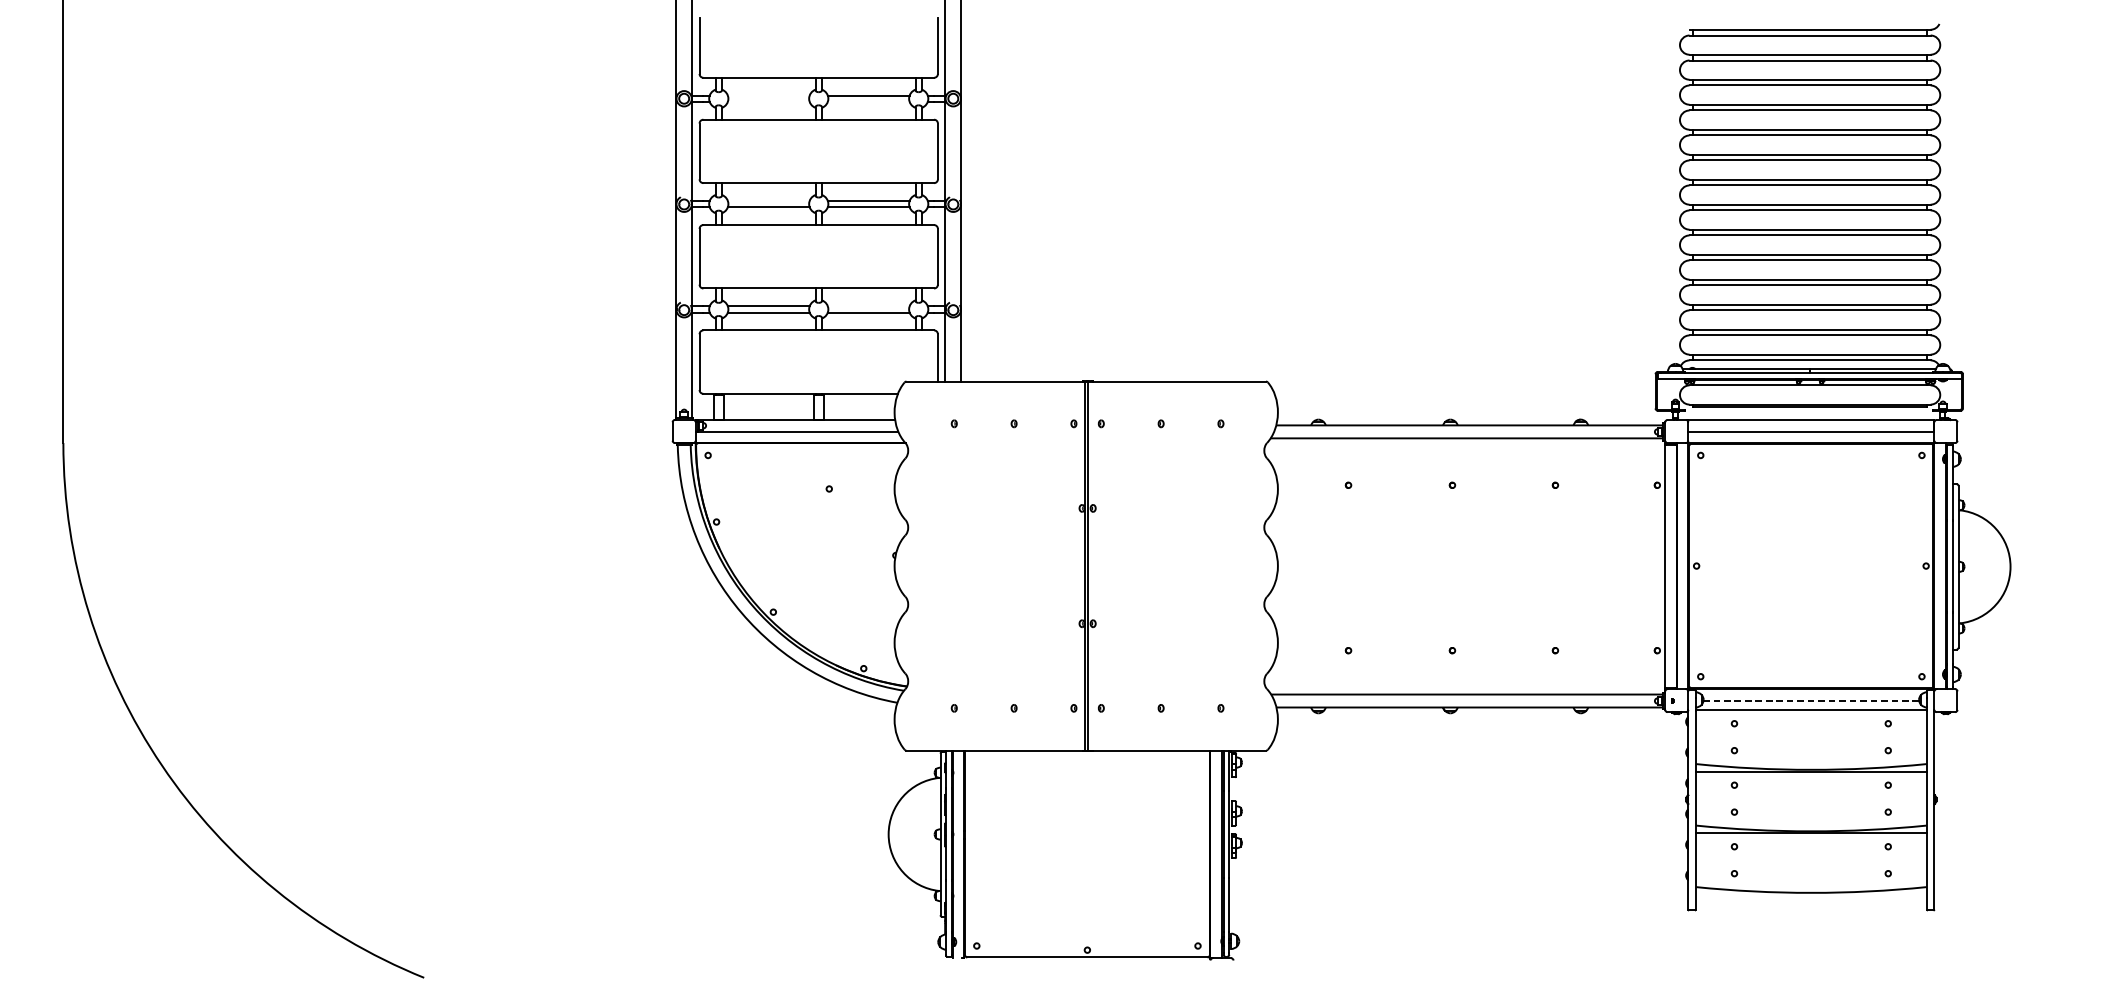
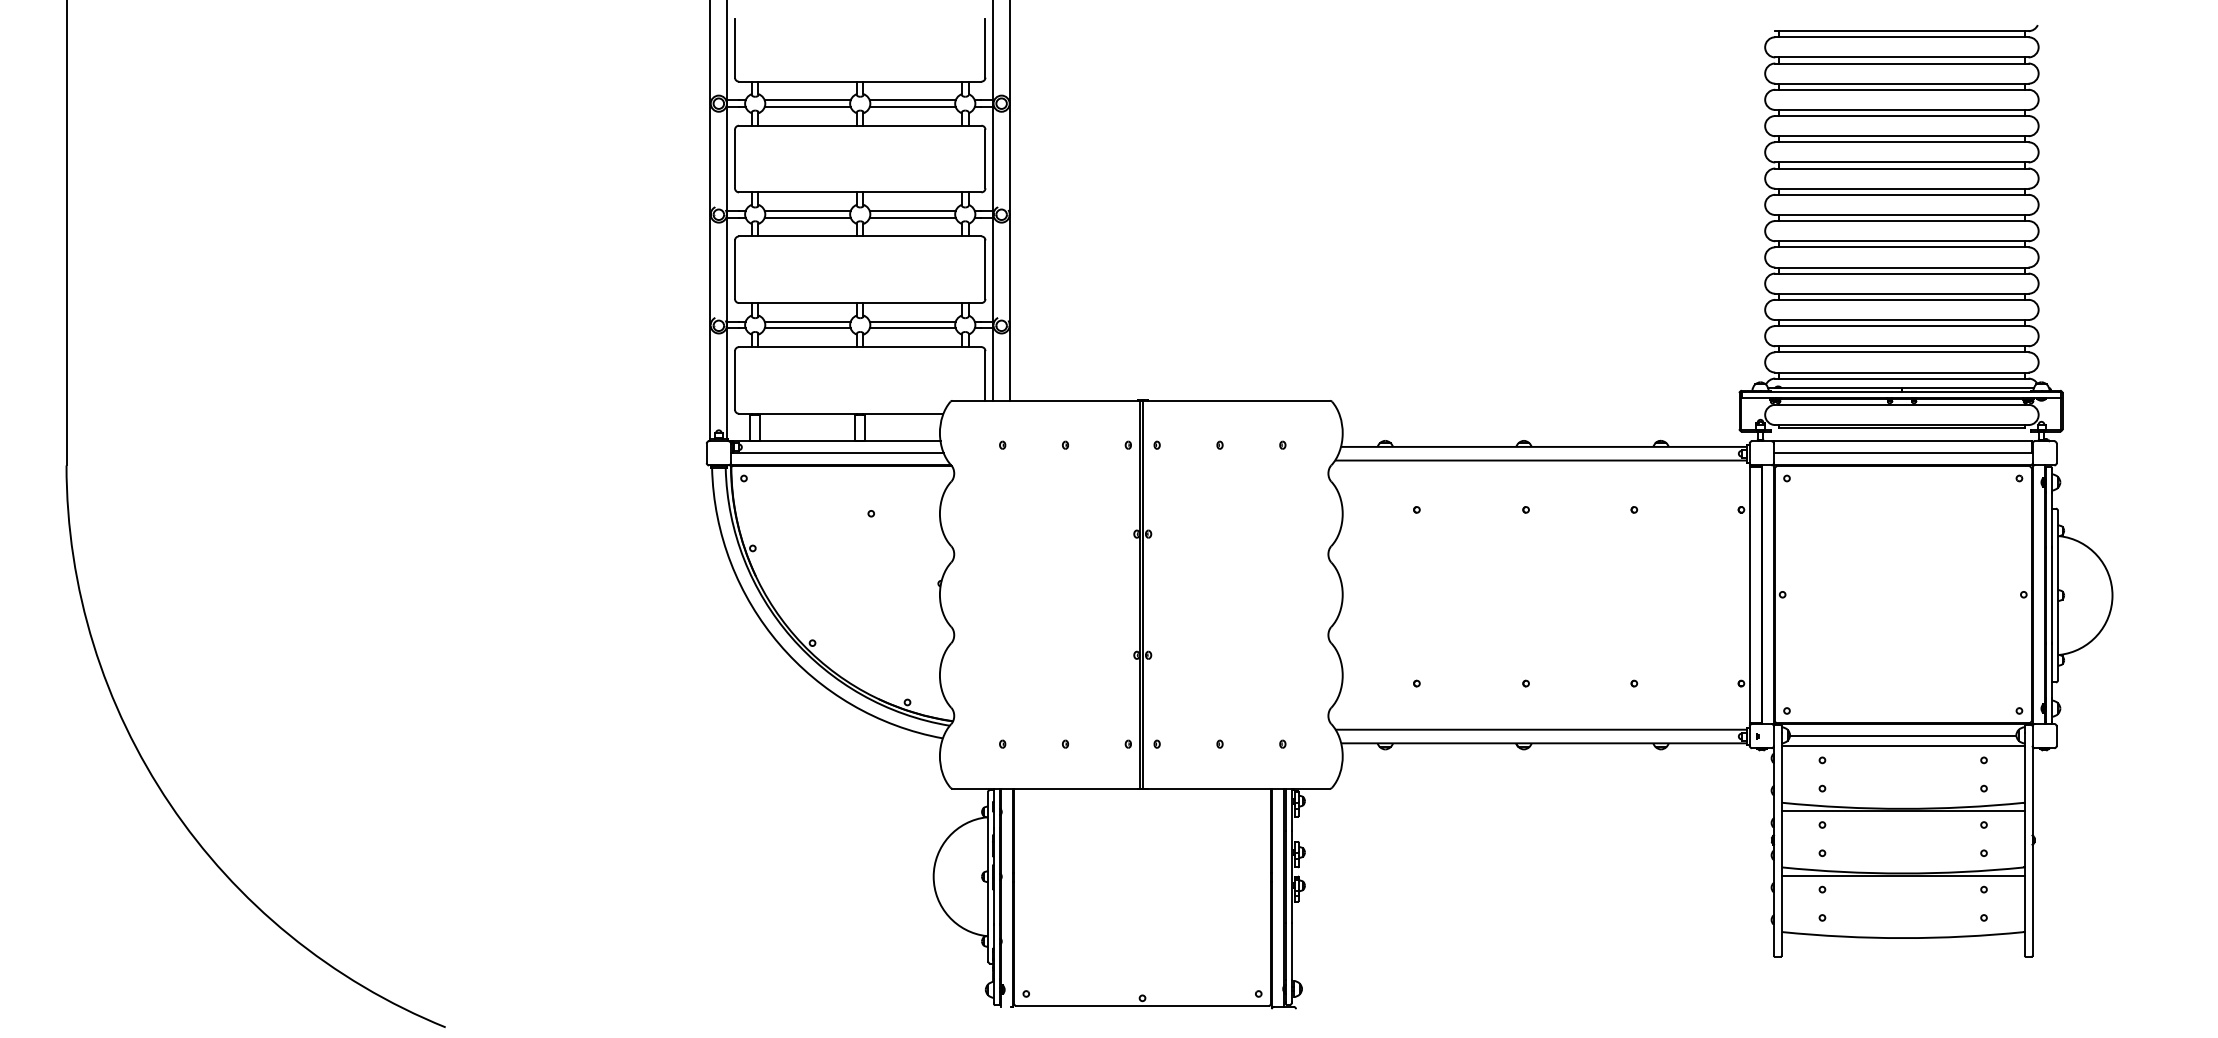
line: (768, 95) -> (807, 100), added
line: (768, 101) -> (807, 106), added
line: (868, 101) -> (912, 106), added
line: (768, 201) -> (807, 211), added
line: (868, 306) -> (912, 321), added
line: (1810, 700) -> (1902, 736), dashed -> solid

